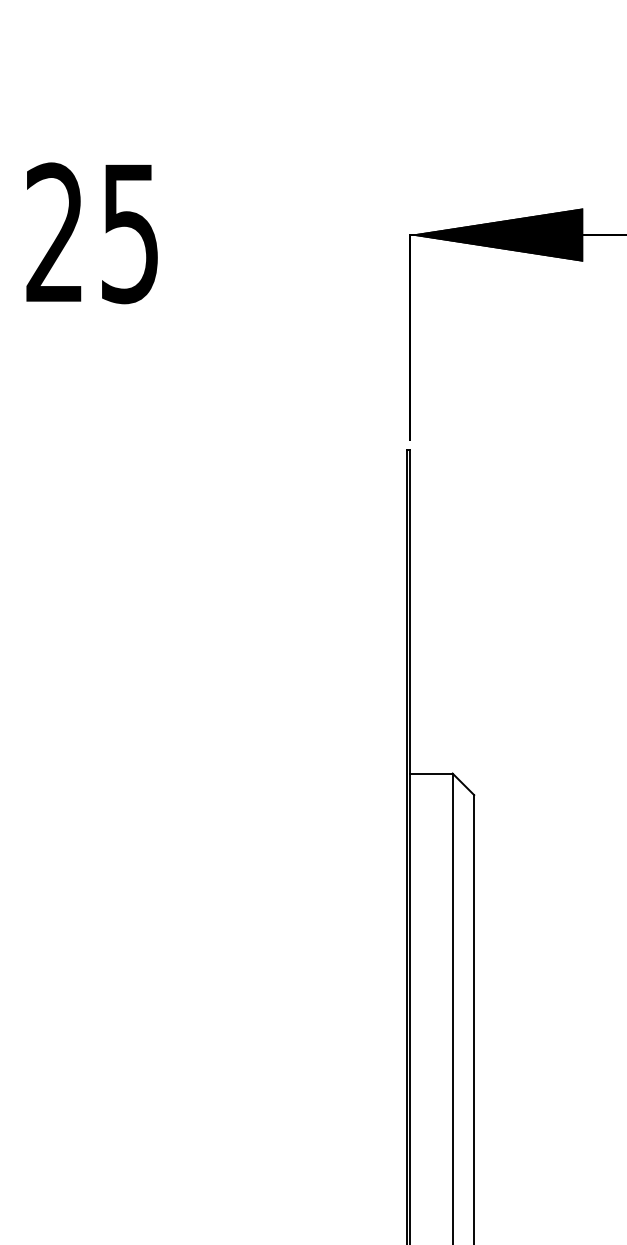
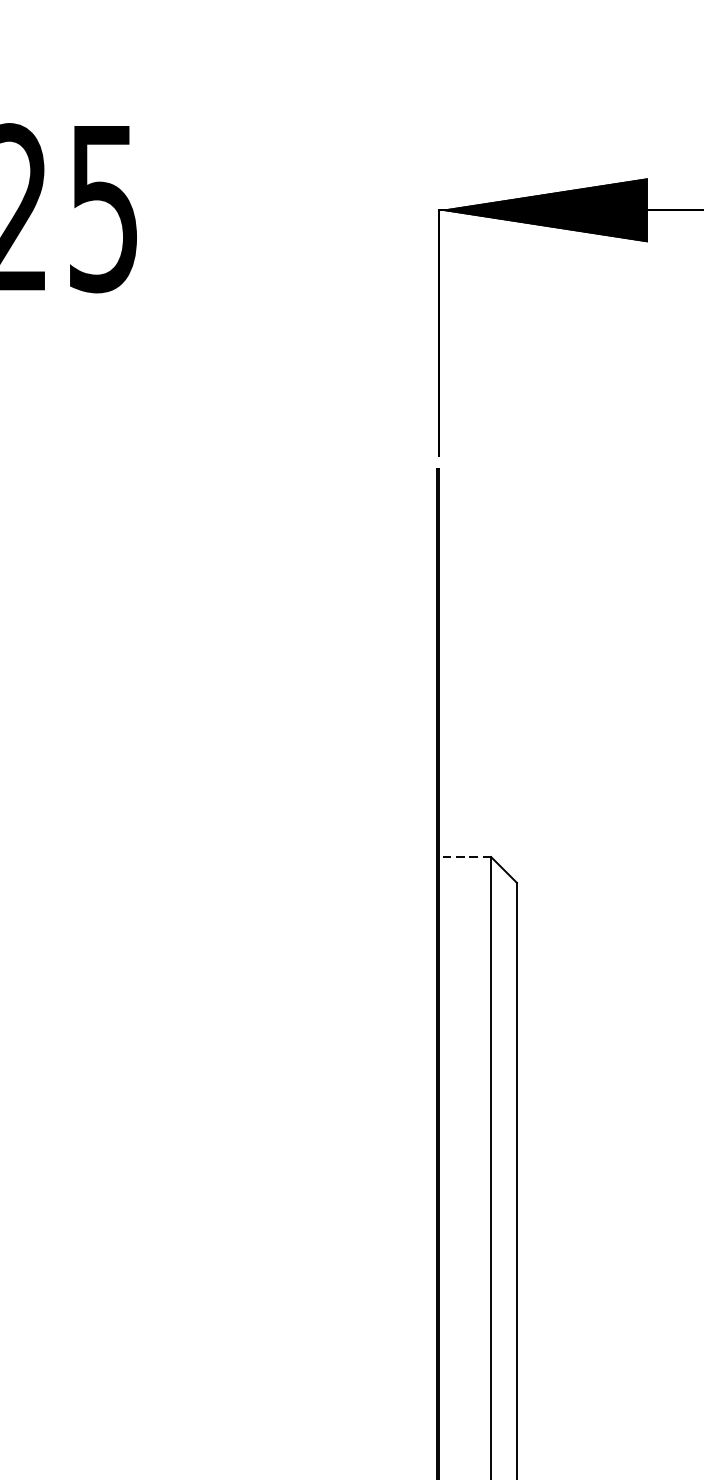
line: (431, 773) -> (465, 856), solid -> dashed

